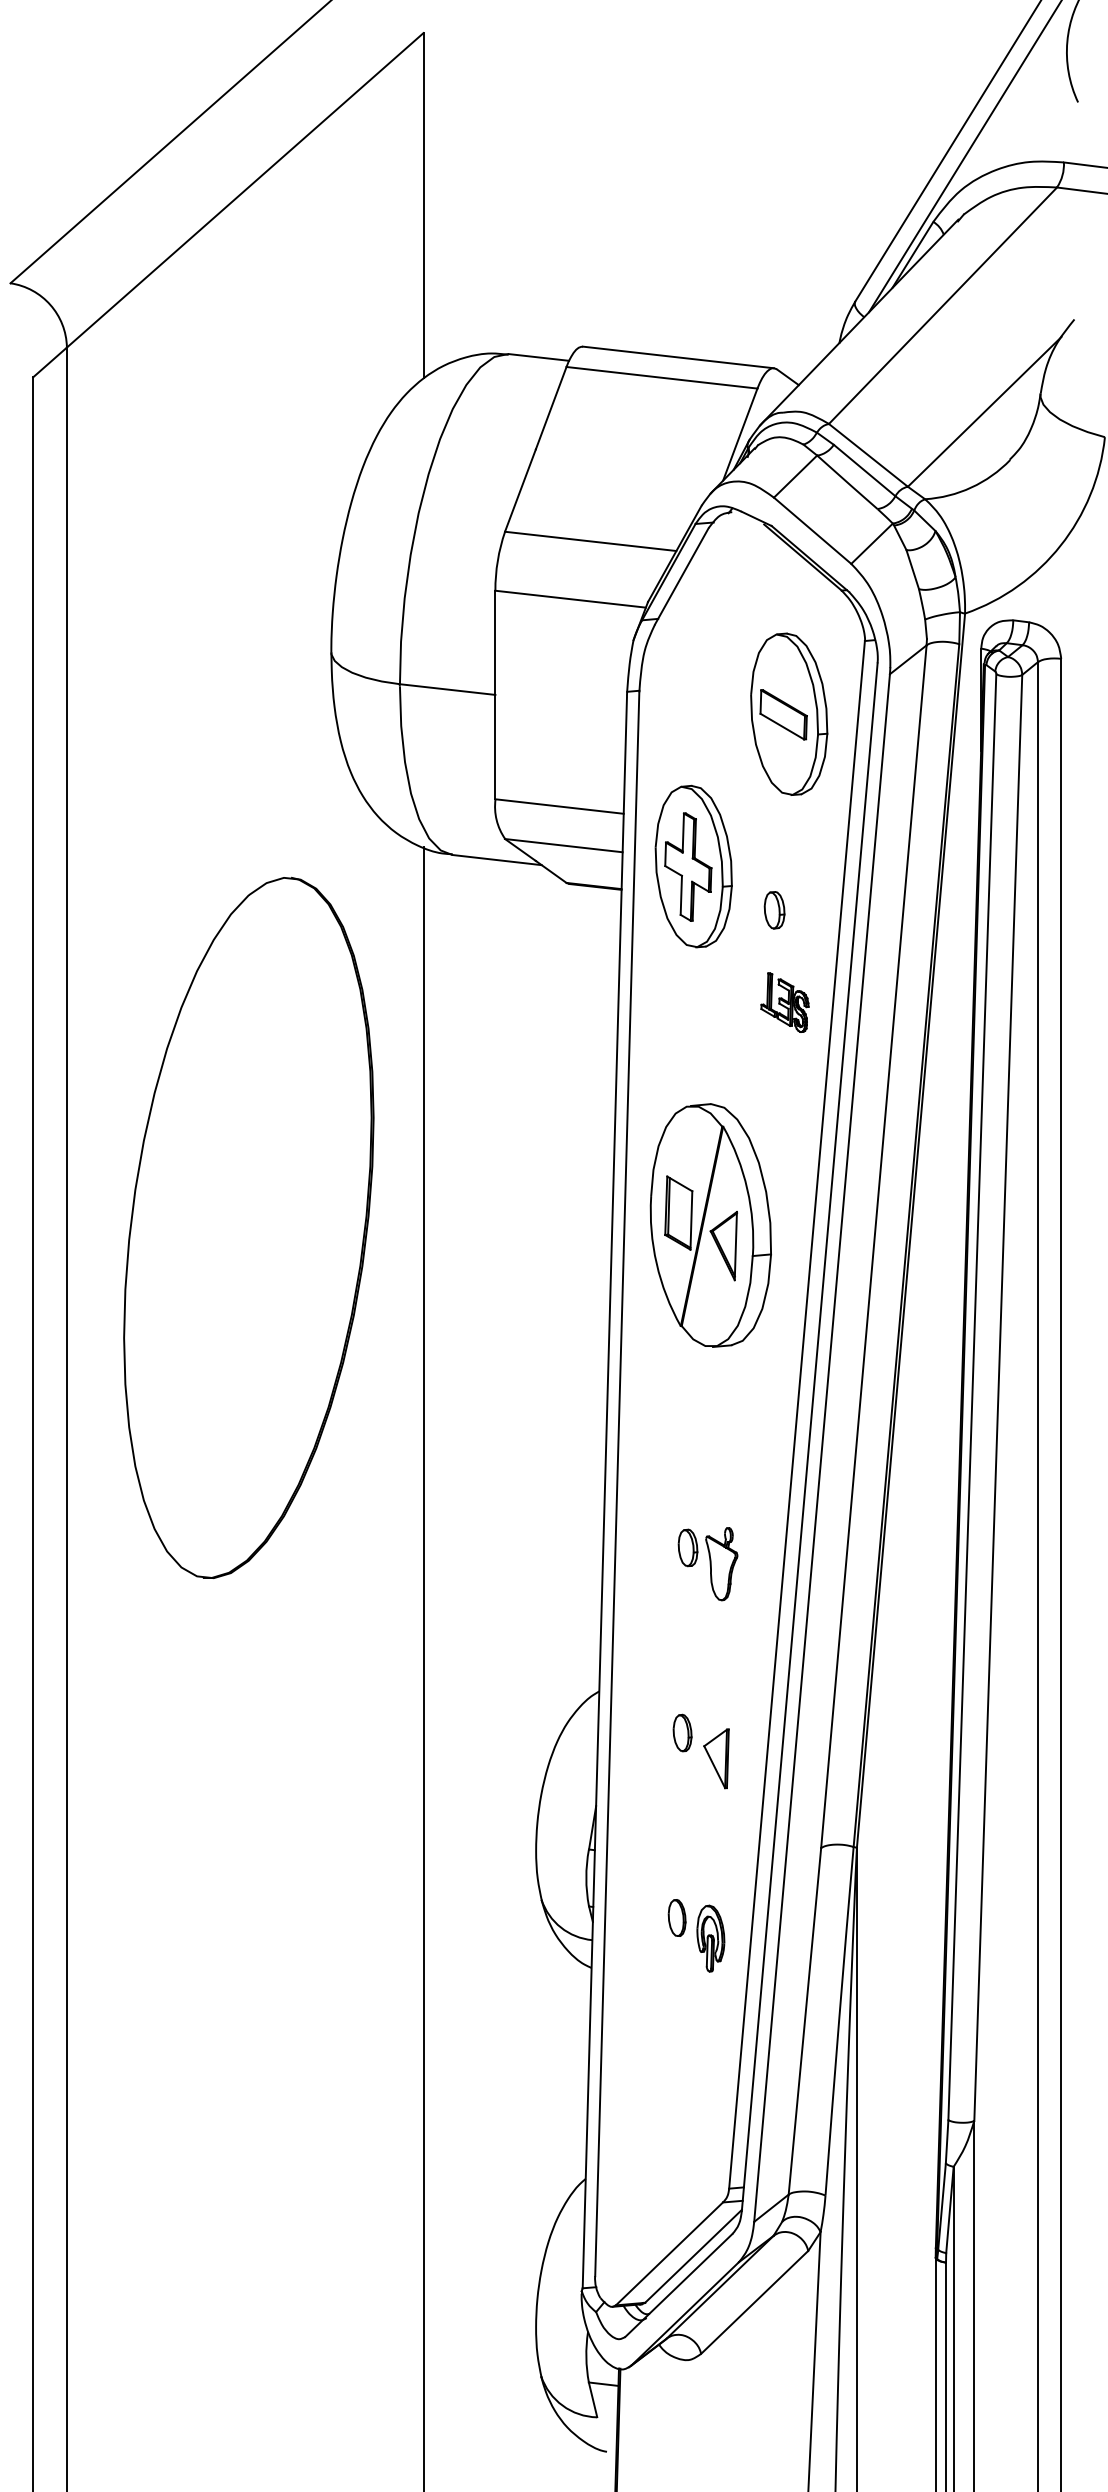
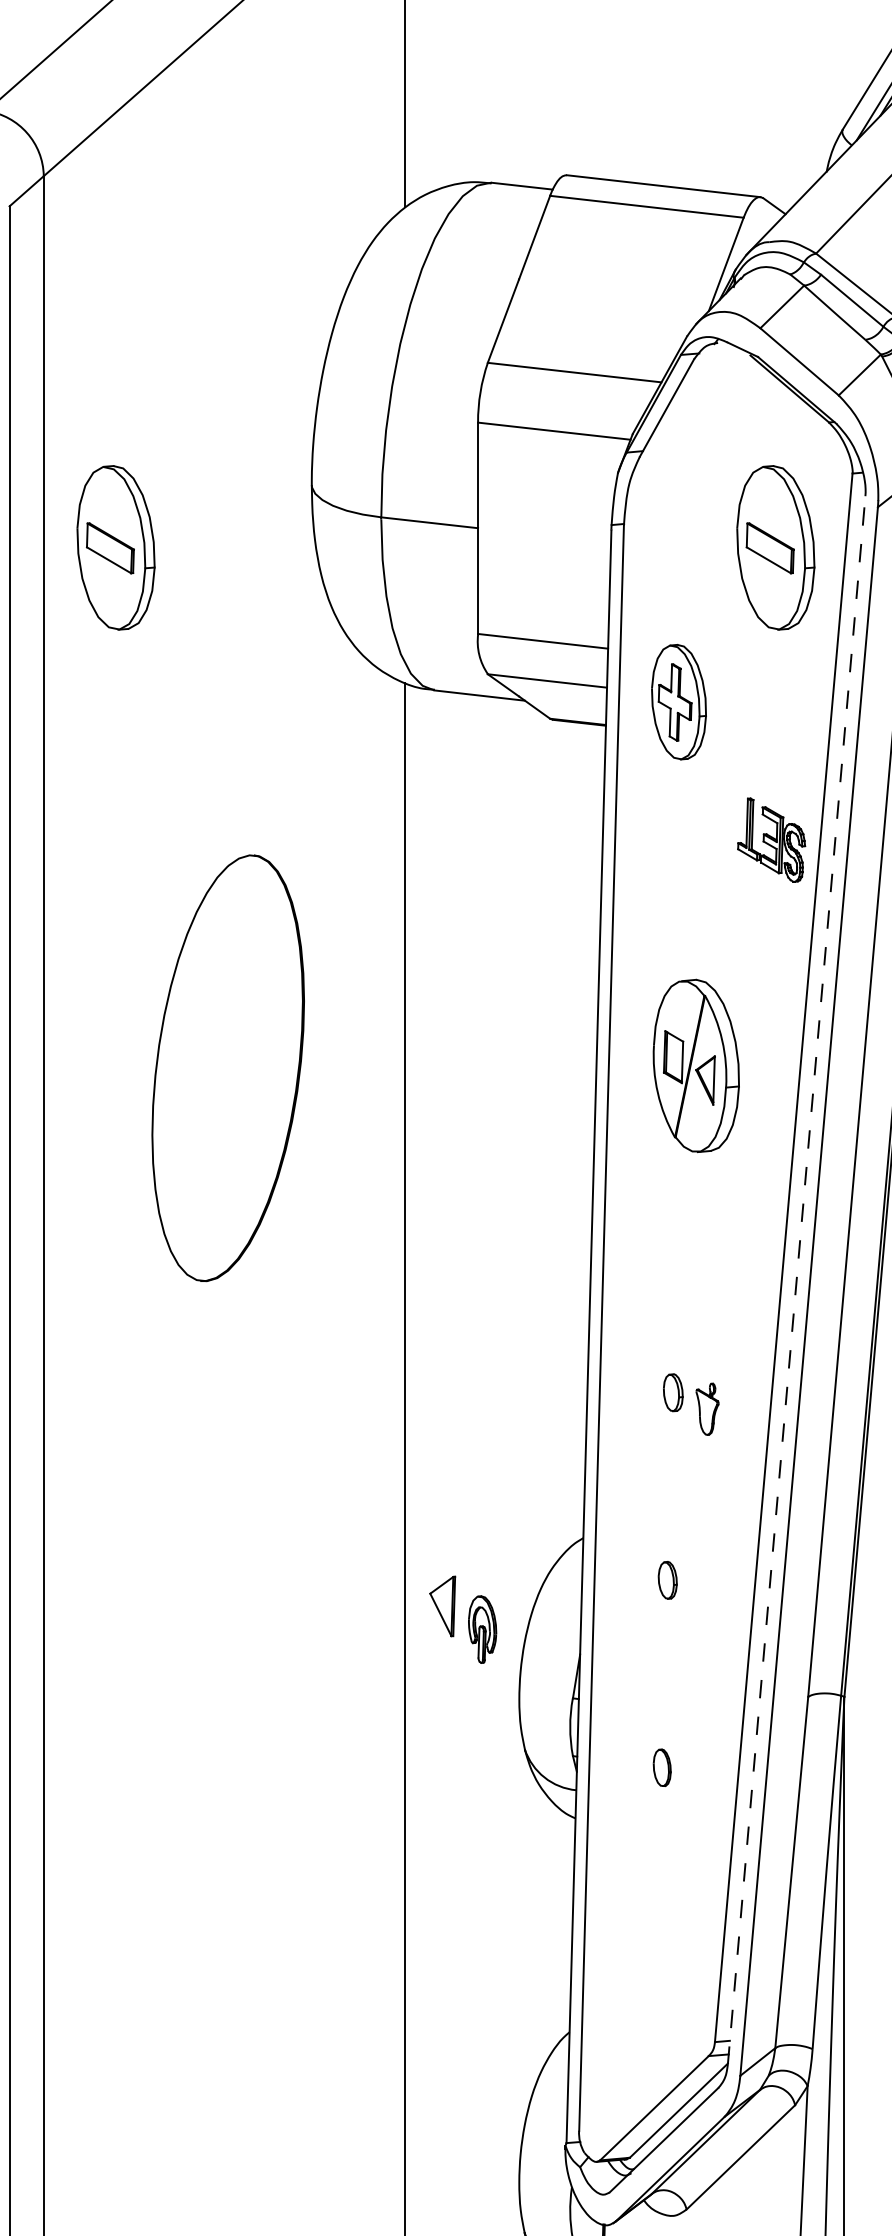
part: (138, 713) -> (116, 547), added
part: (693, 866) -> (678, 702), size x0.7
part: (774, 910) -> (760, 746), removed
part: (784, 1002) -> (771, 839), size x1.4
part: (710, 1225) -> (696, 1065), size x0.7
part: (248, 1227) -> (227, 1067), size x0.6
line: (809, 1437) -> (796, 1280), solid -> dashed
part: (721, 1564) -> (707, 1409), size x0.7
part: (716, 1758) -> (442, 1606), moved
part: (710, 1938) -> (482, 1629), moved

